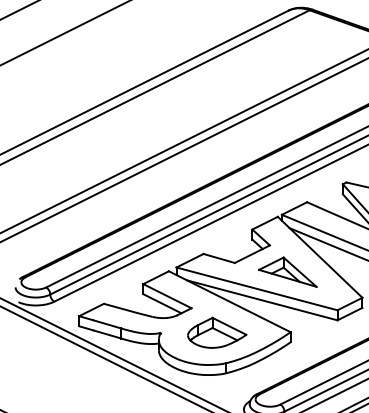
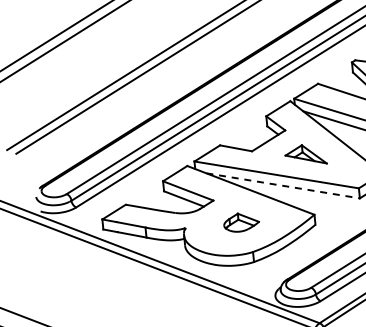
part: (287, 271) -> (305, 154), size x0.7
line: (262, 300) -> (283, 185), solid -> dashed
part: (217, 332) -> (241, 222), size x0.6

